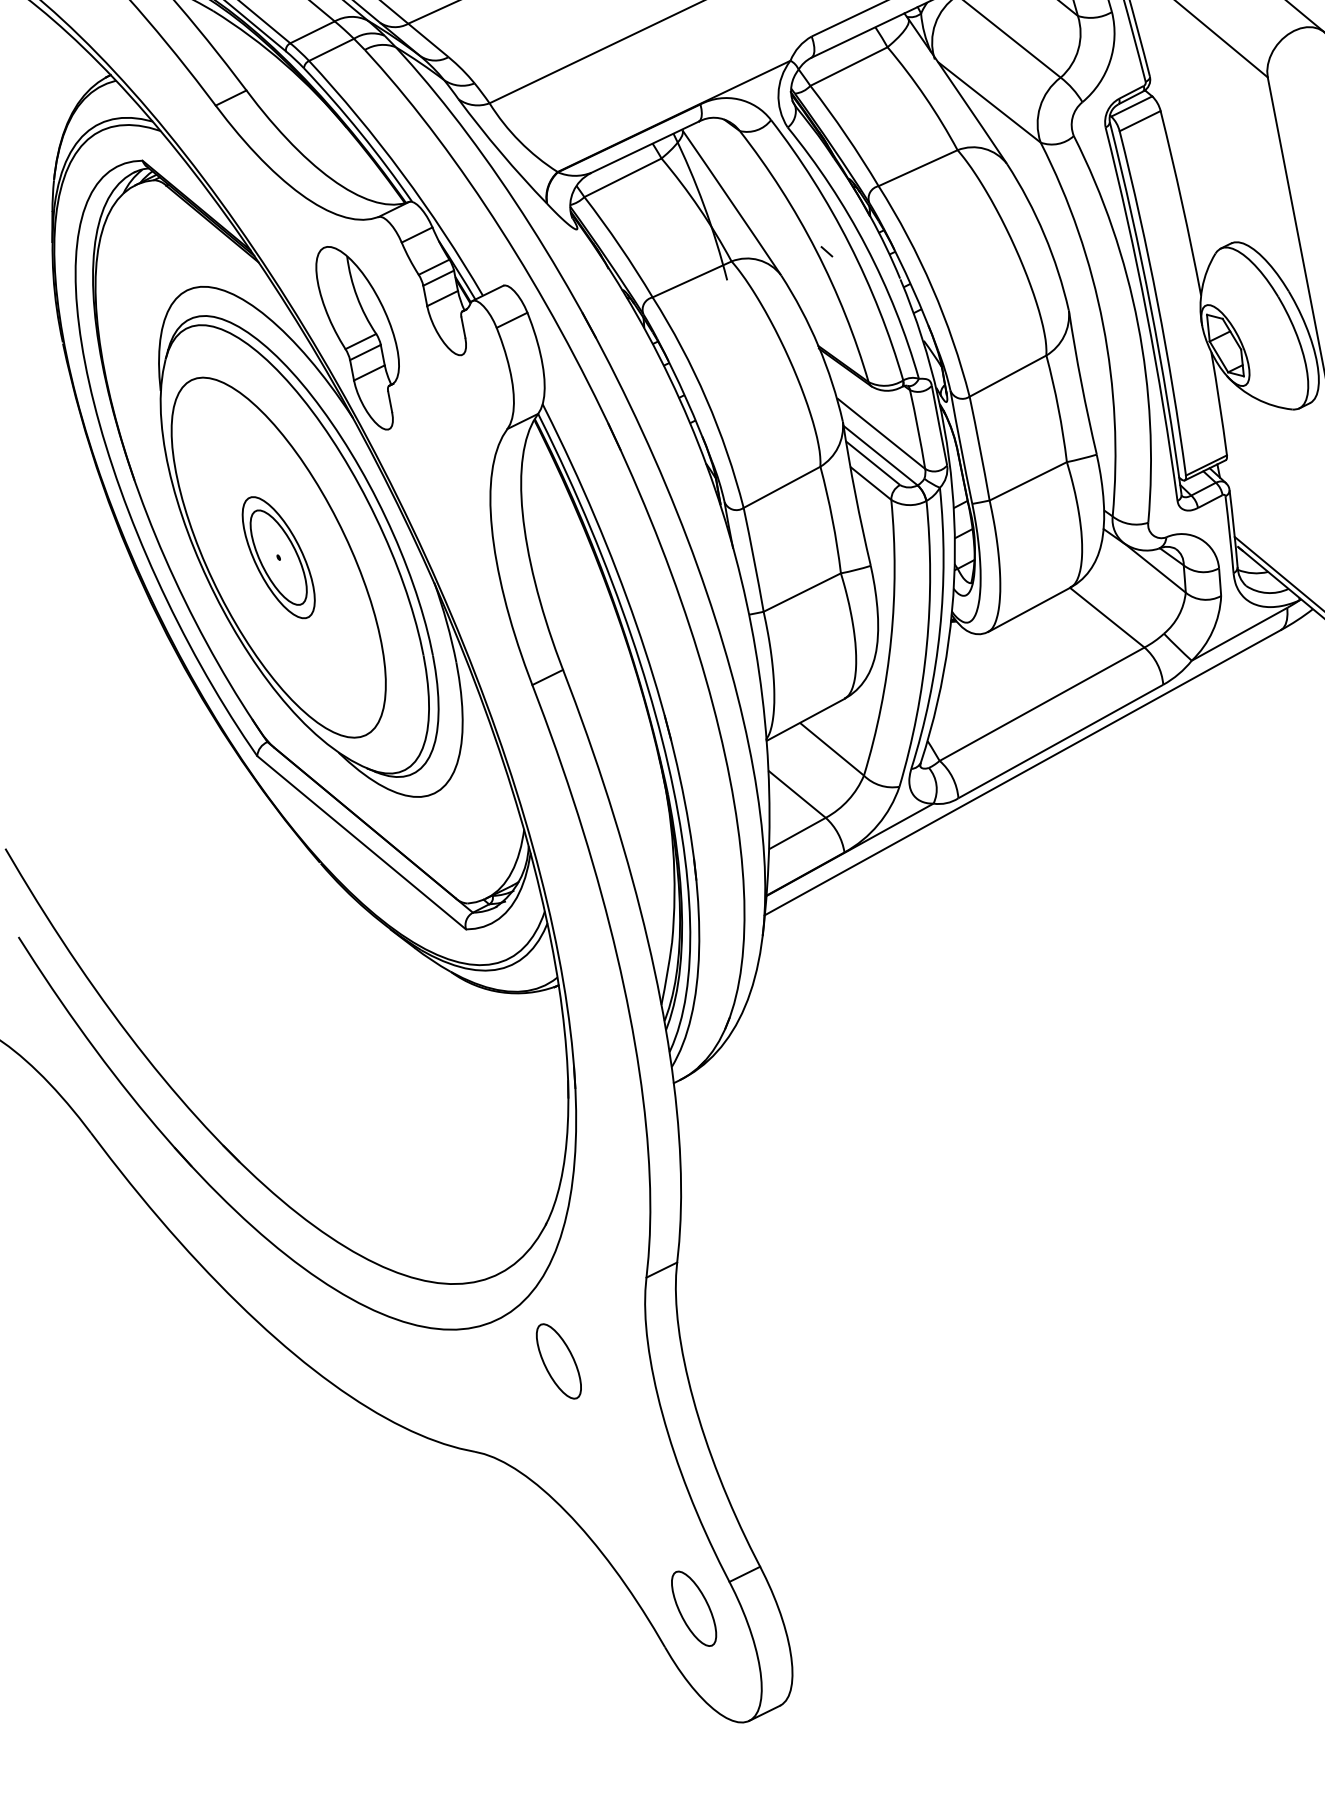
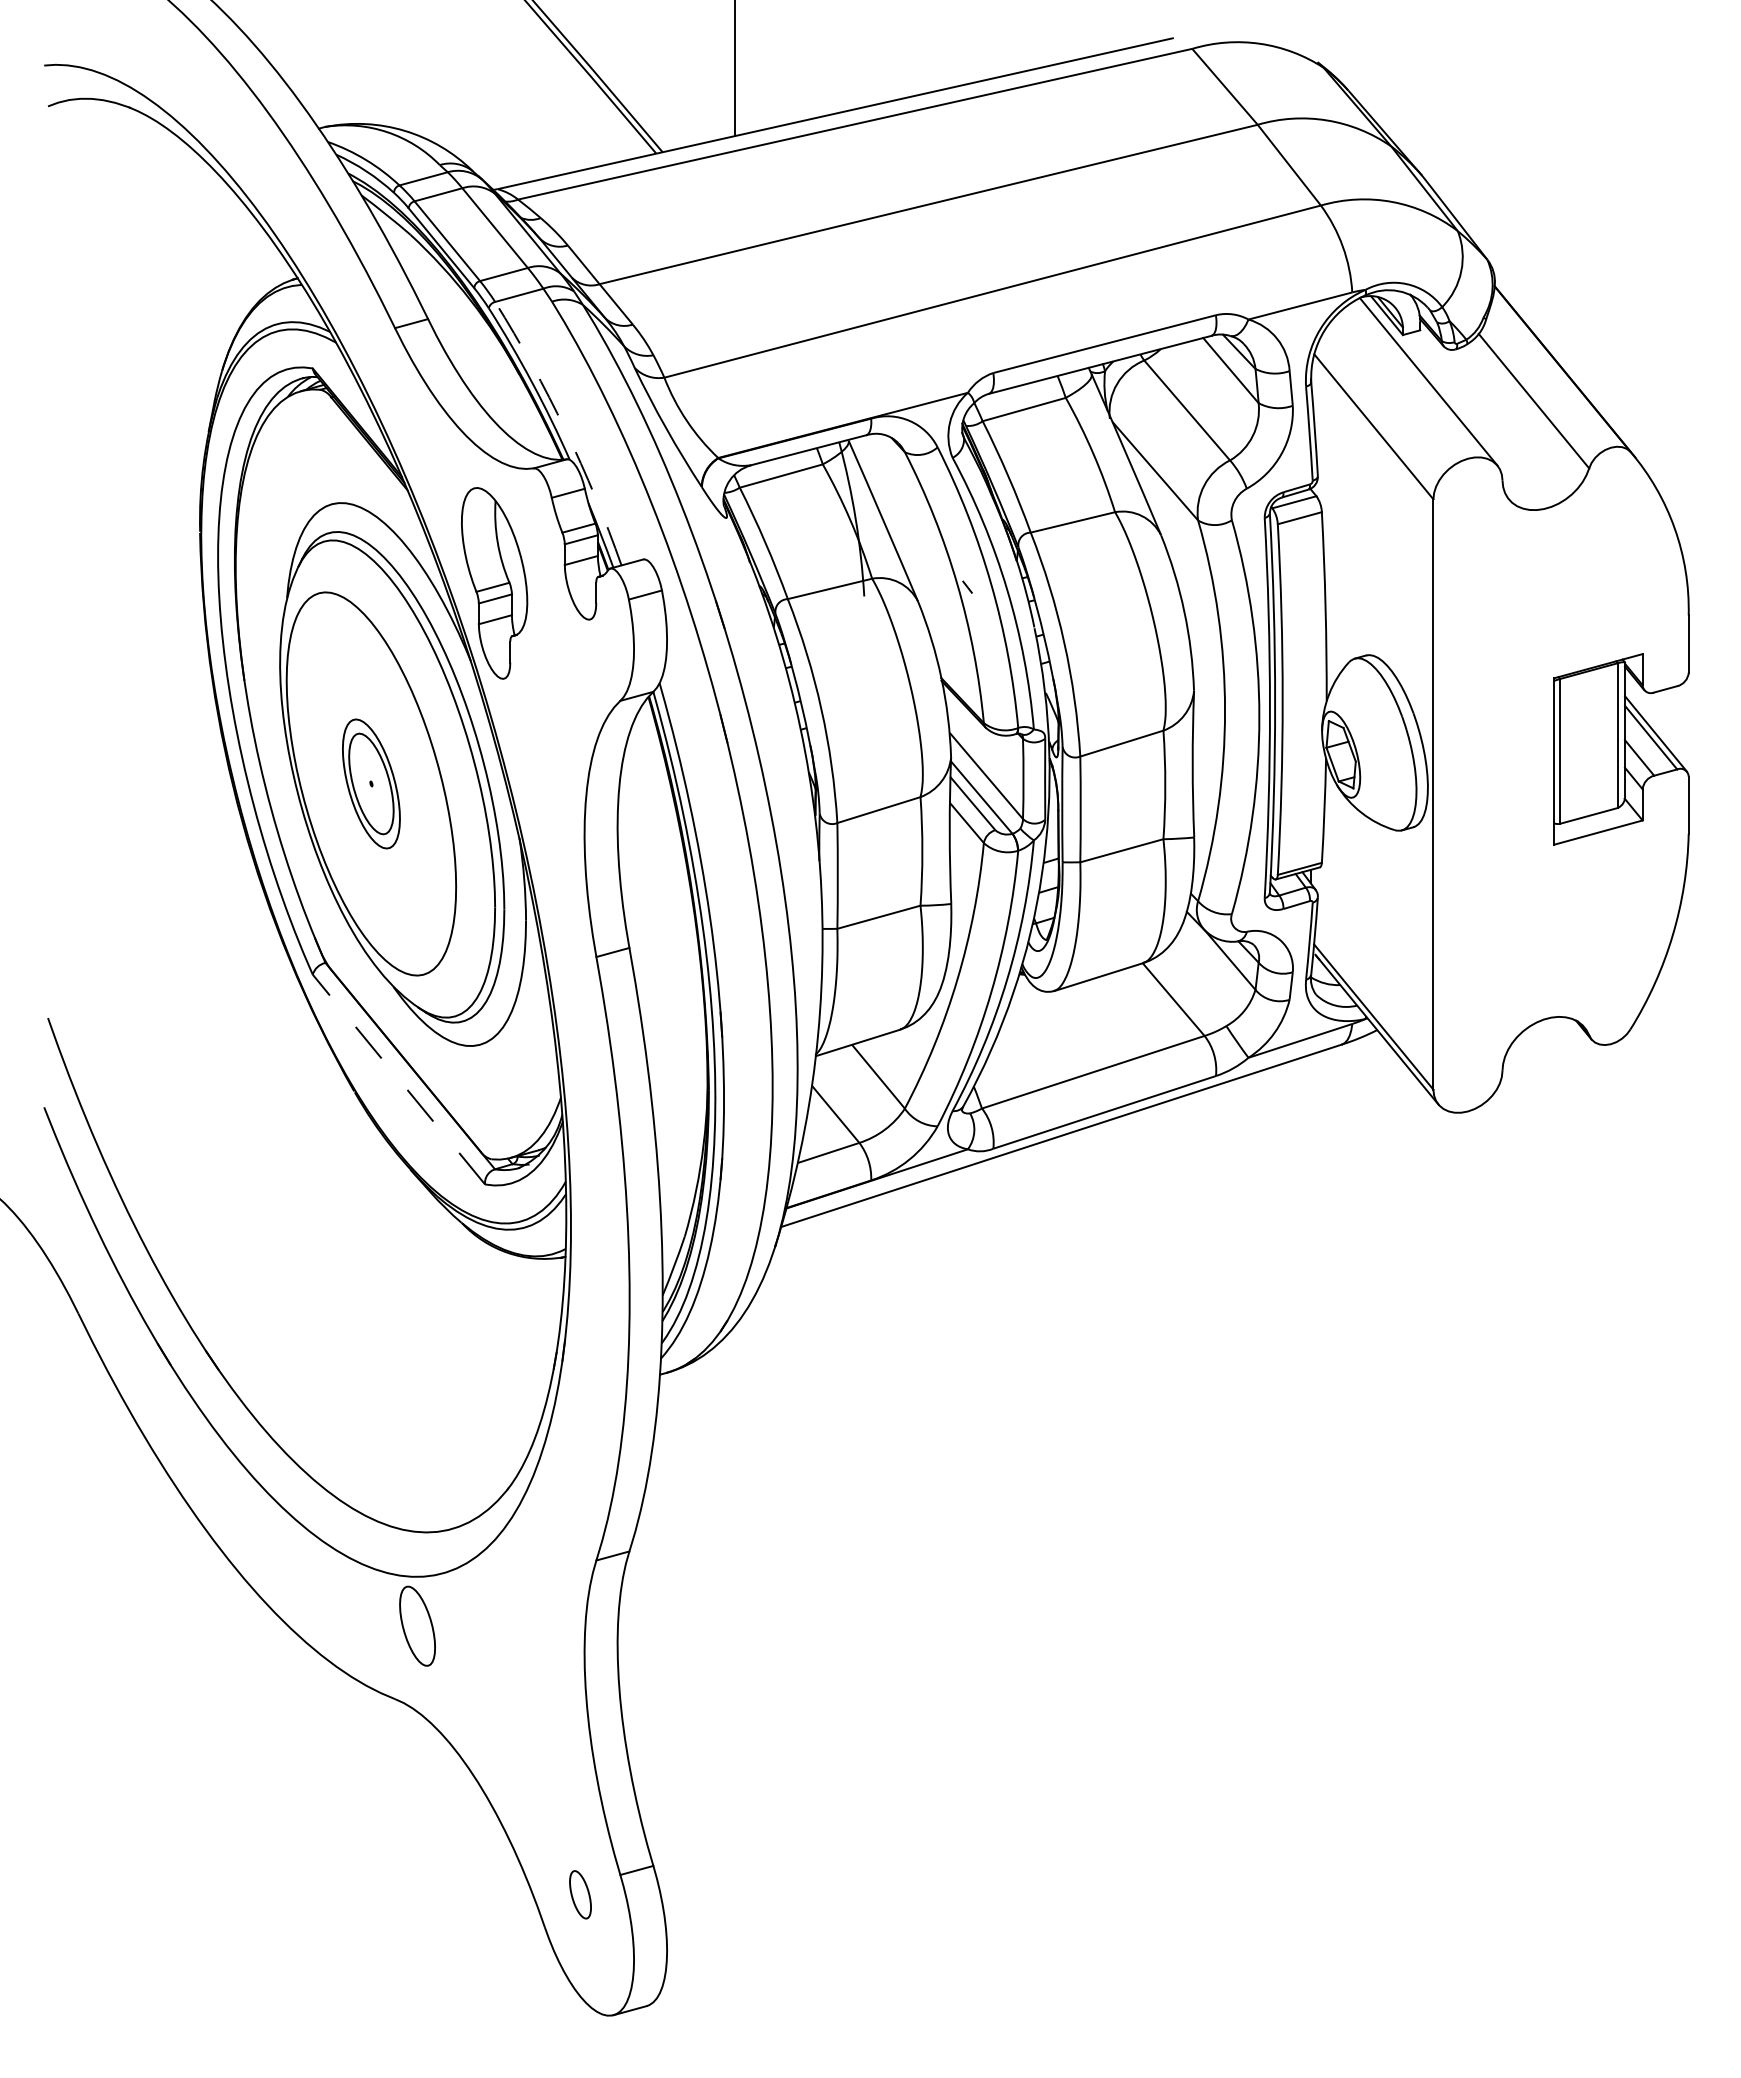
arc: (402, 173) -> (565, 430), solid -> dashed
line: (361, 842) -> (398, 1079), solid -> dashed
part: (558, 1360) -> (417, 1625), moved
part: (694, 1608) -> (580, 1894), size x0.6

